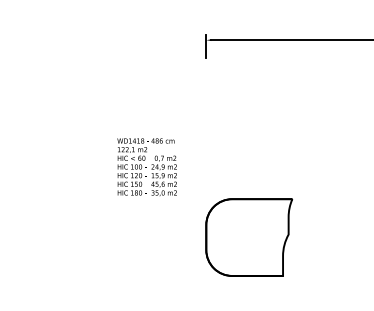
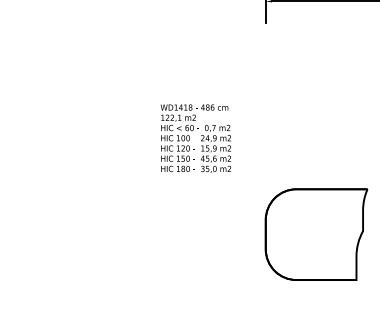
text: (146, 166) -> (195, 137), moved

